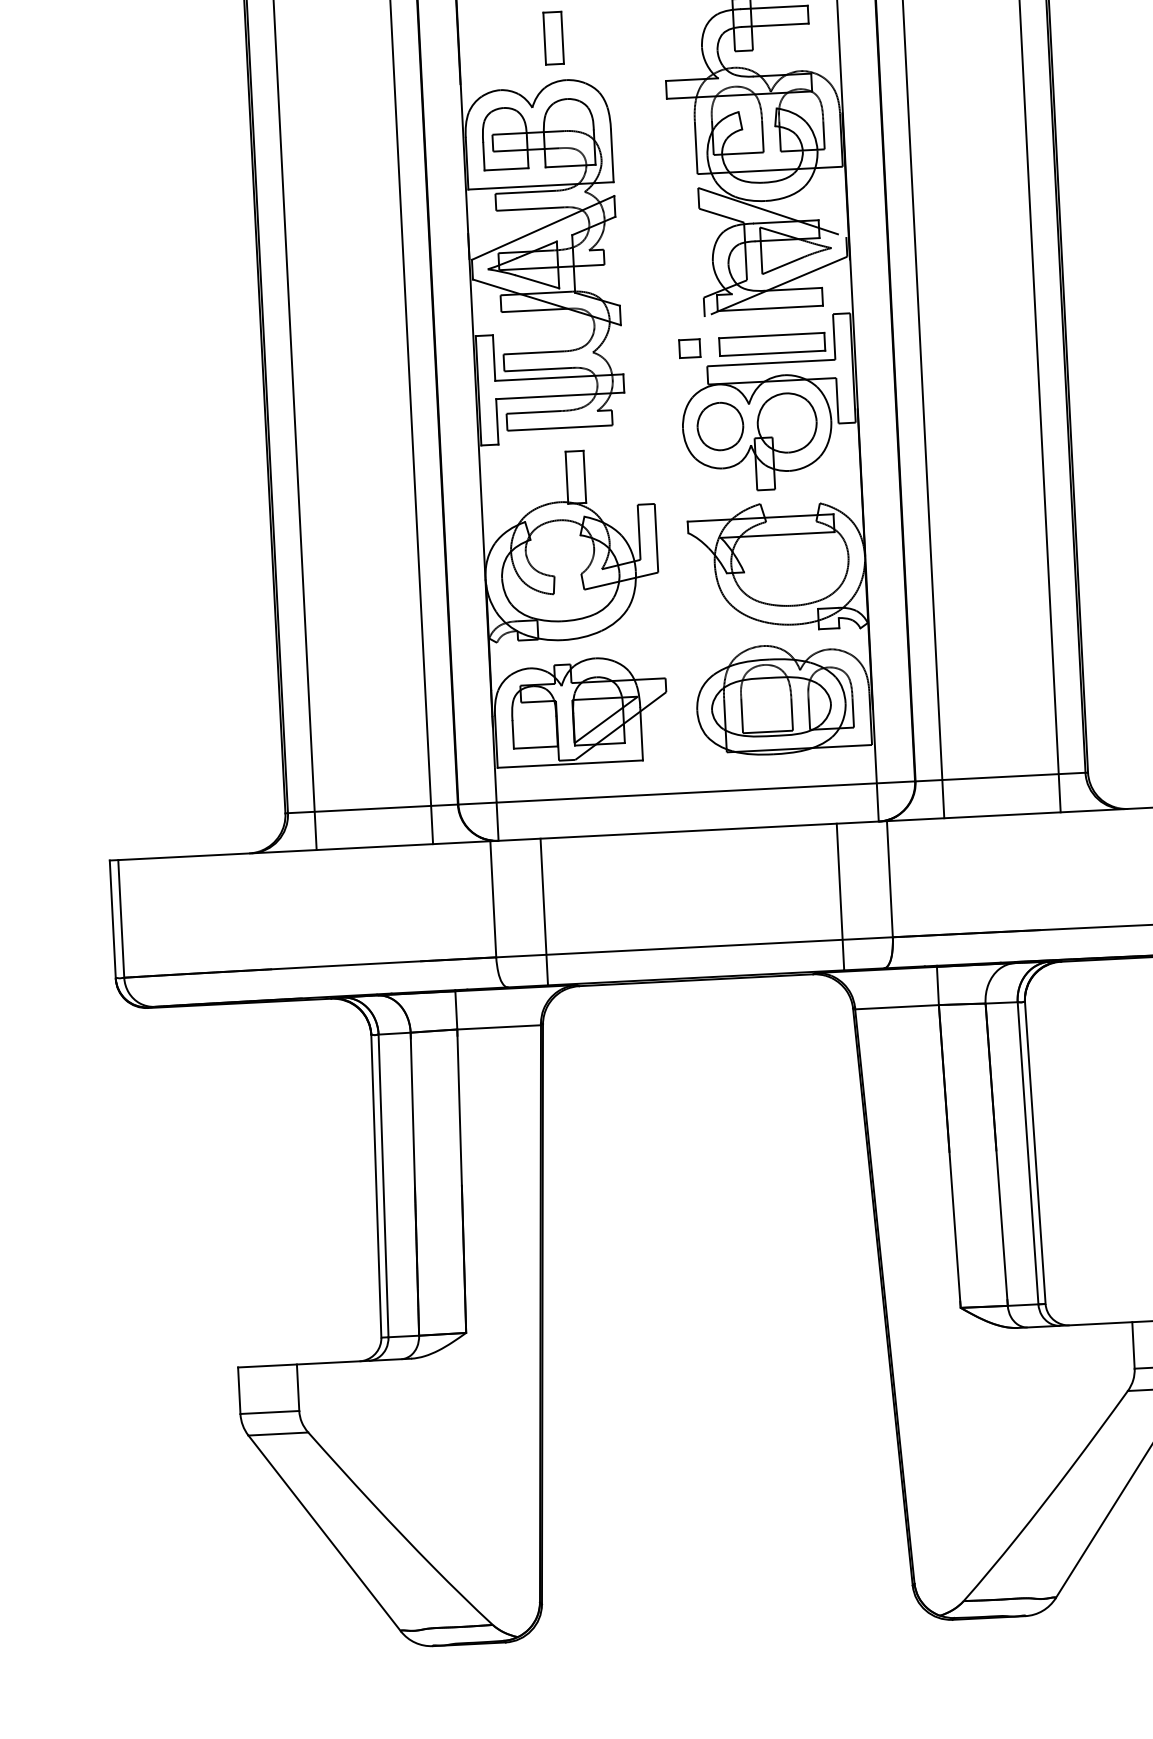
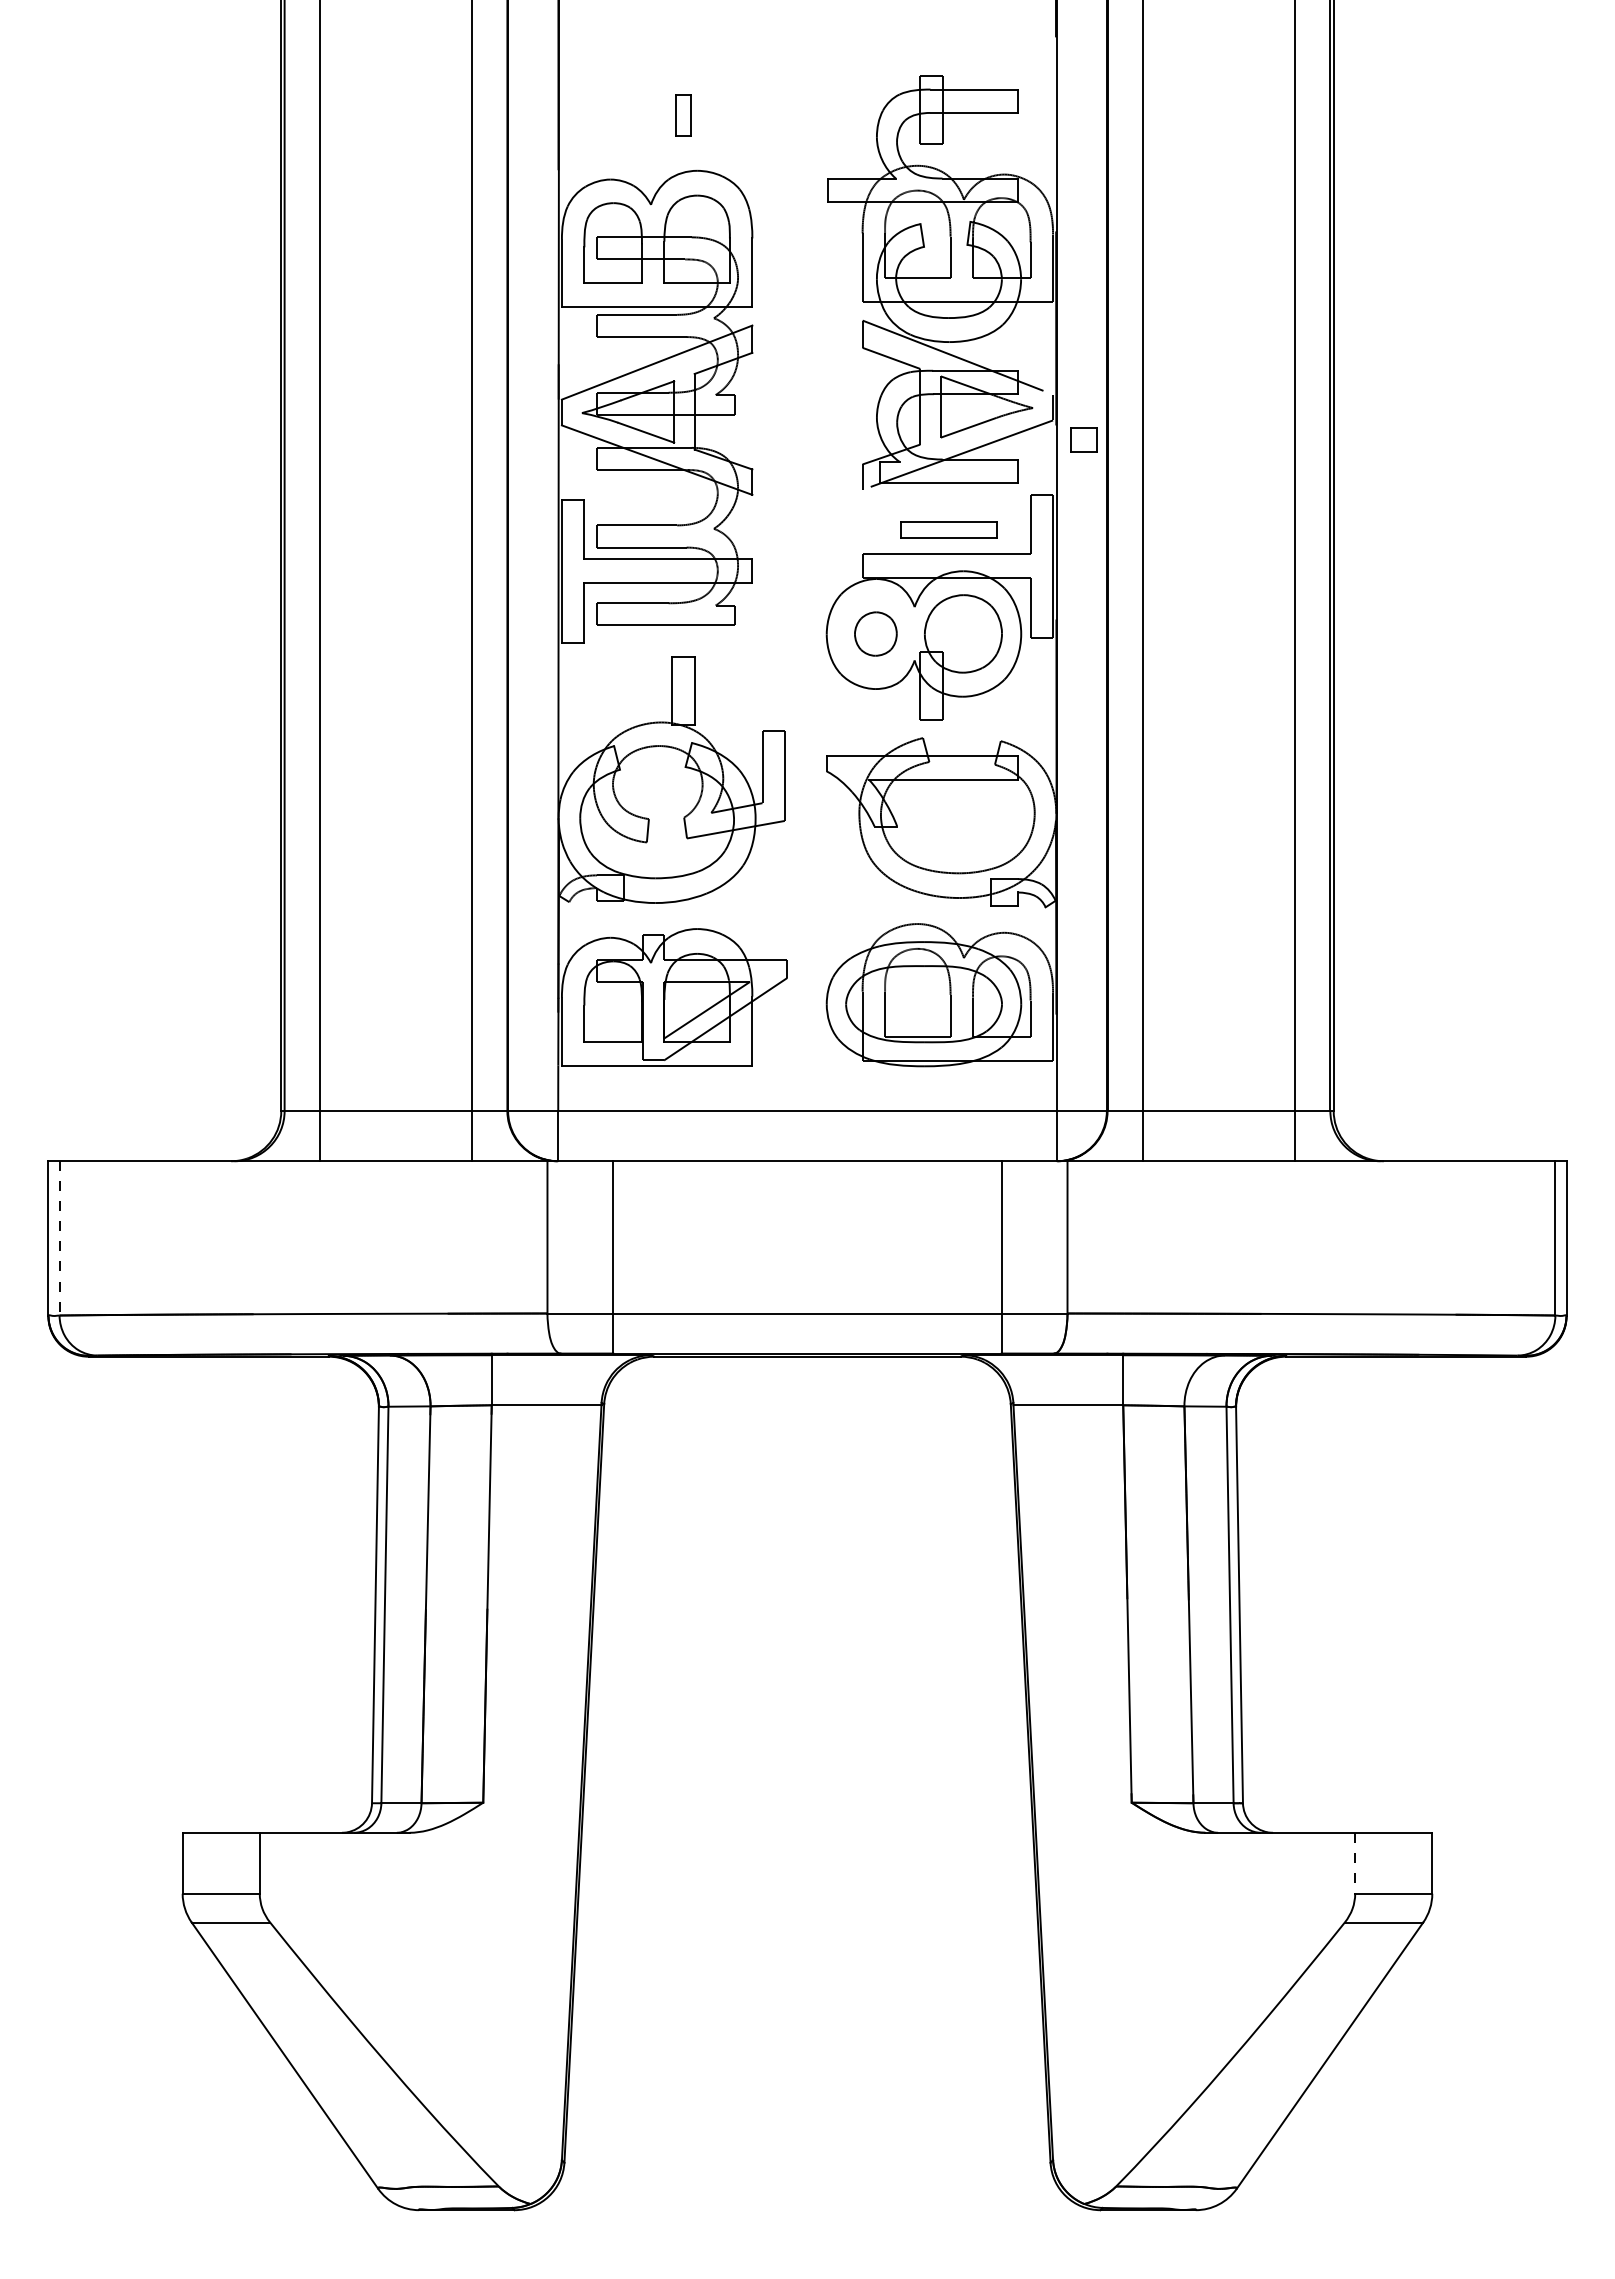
part: (553, 37) -> (683, 114), size x0.6
part: (771, 343) -> (948, 529), size x0.7
part: (689, 348) -> (1083, 439), moved
part: (720, 426) -> (875, 633), size x0.7
line: (121, 919) -> (59, 1238), solid -> dashed
line: (1133, 1345) -> (1355, 1863), solid -> dashed

